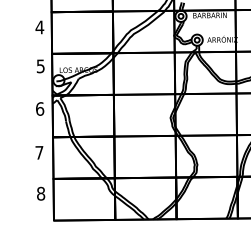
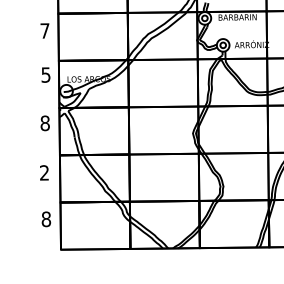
text: (39, 27) -> (44, 30), 4 -> 7
text: (39, 108) -> (44, 122), 6 -> 8
text: (39, 152) -> (44, 172), 7 -> 2

